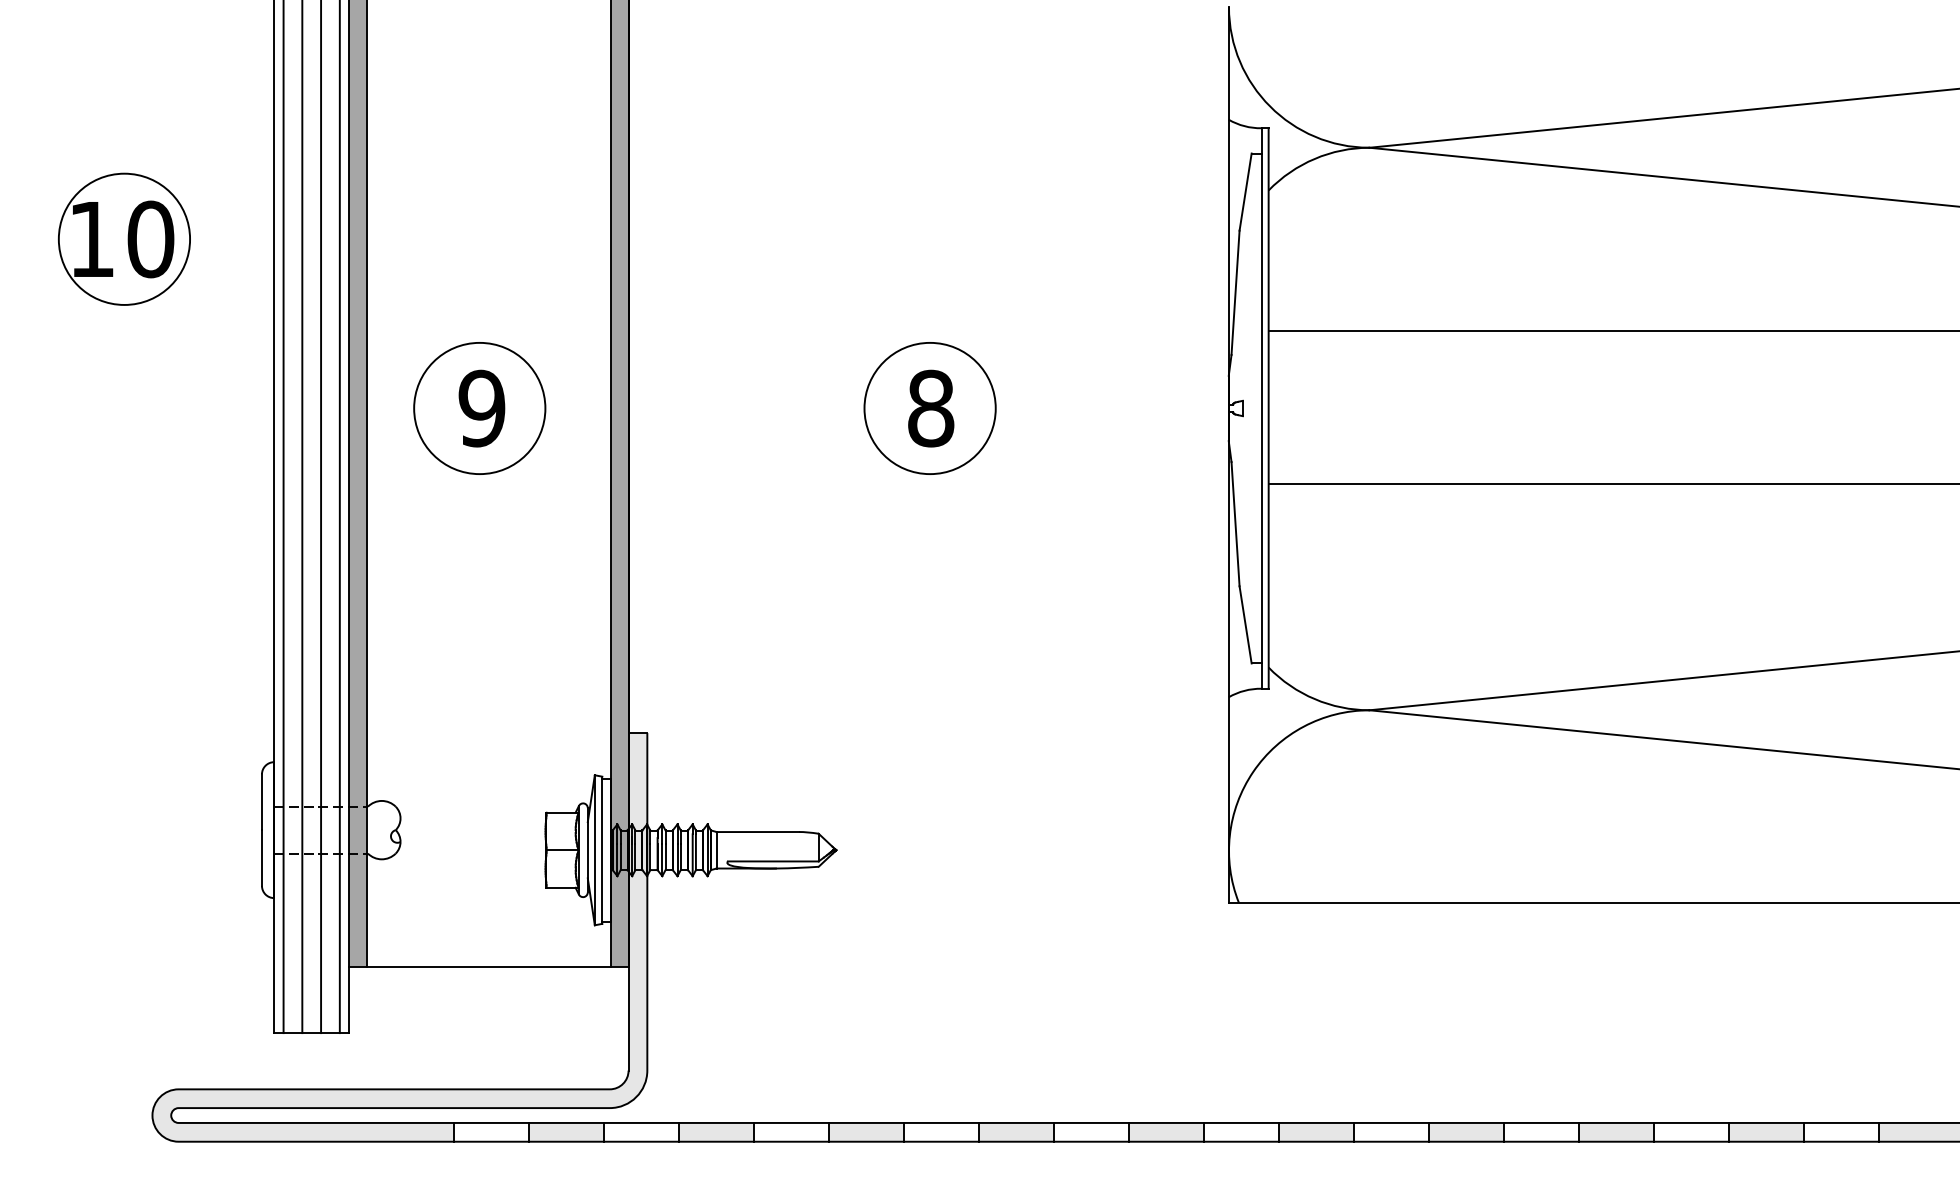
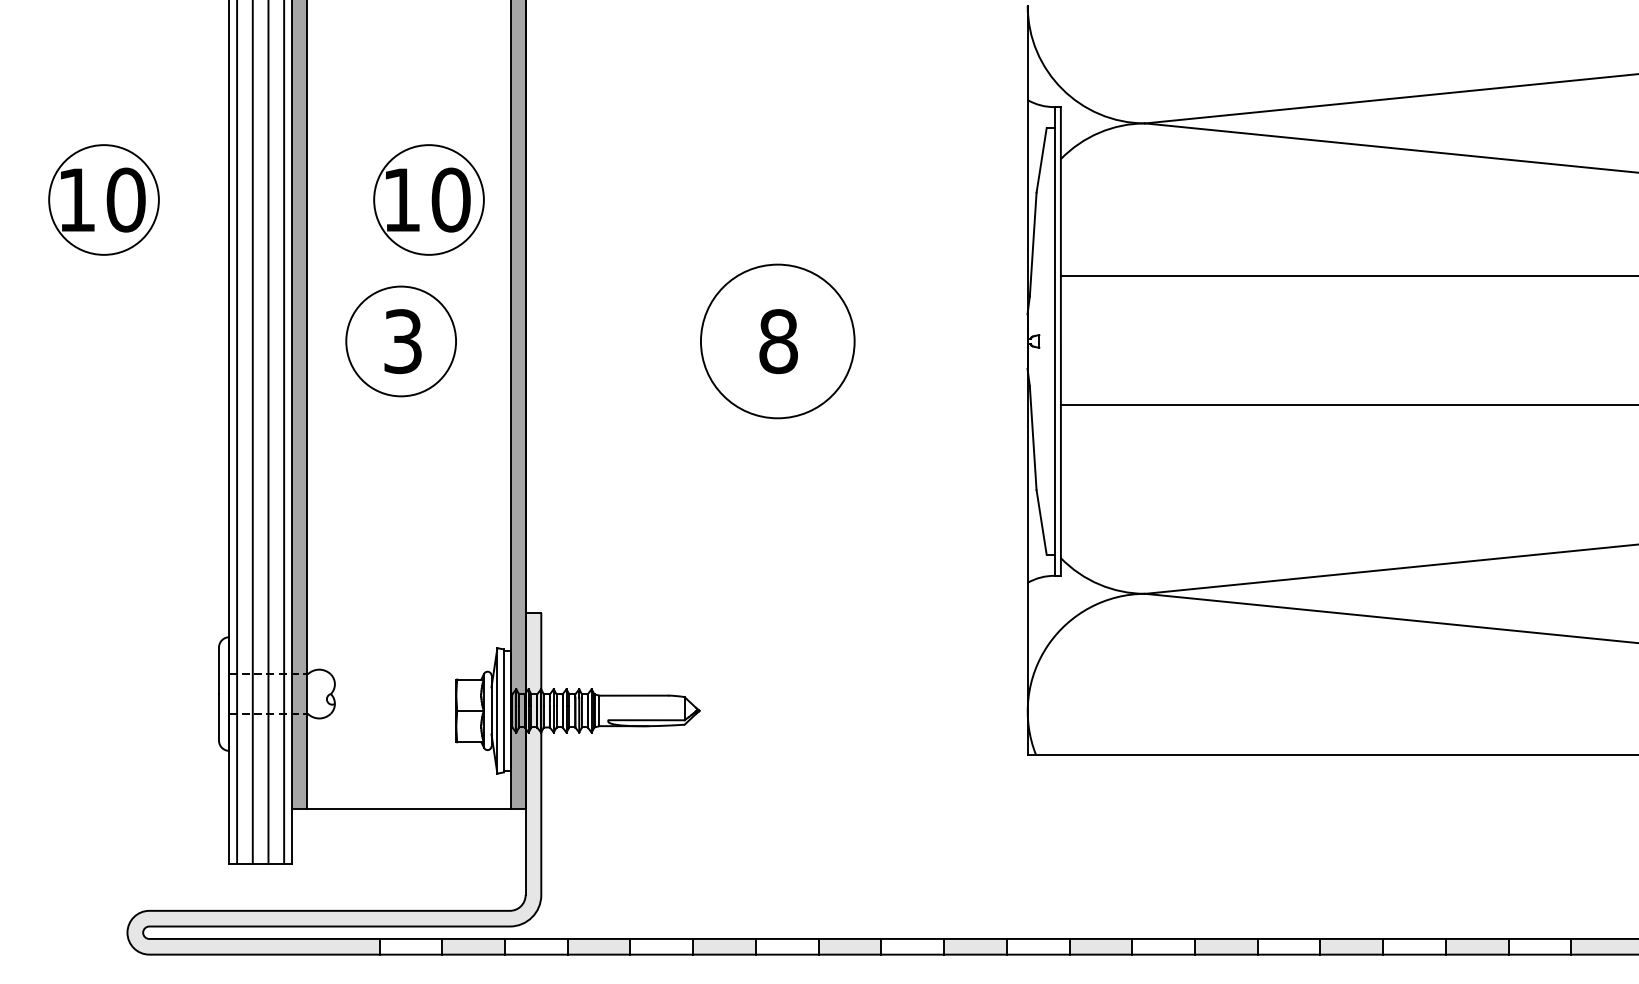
part: (512, 238) -> (428, 199), added
text: (481, 408) -> (402, 341), 9 -> 3
circle: (929, 408) -> (777, 341), size x1.4

